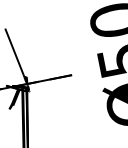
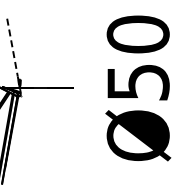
line: (14, 52) -> (12, 48), solid -> dashed

